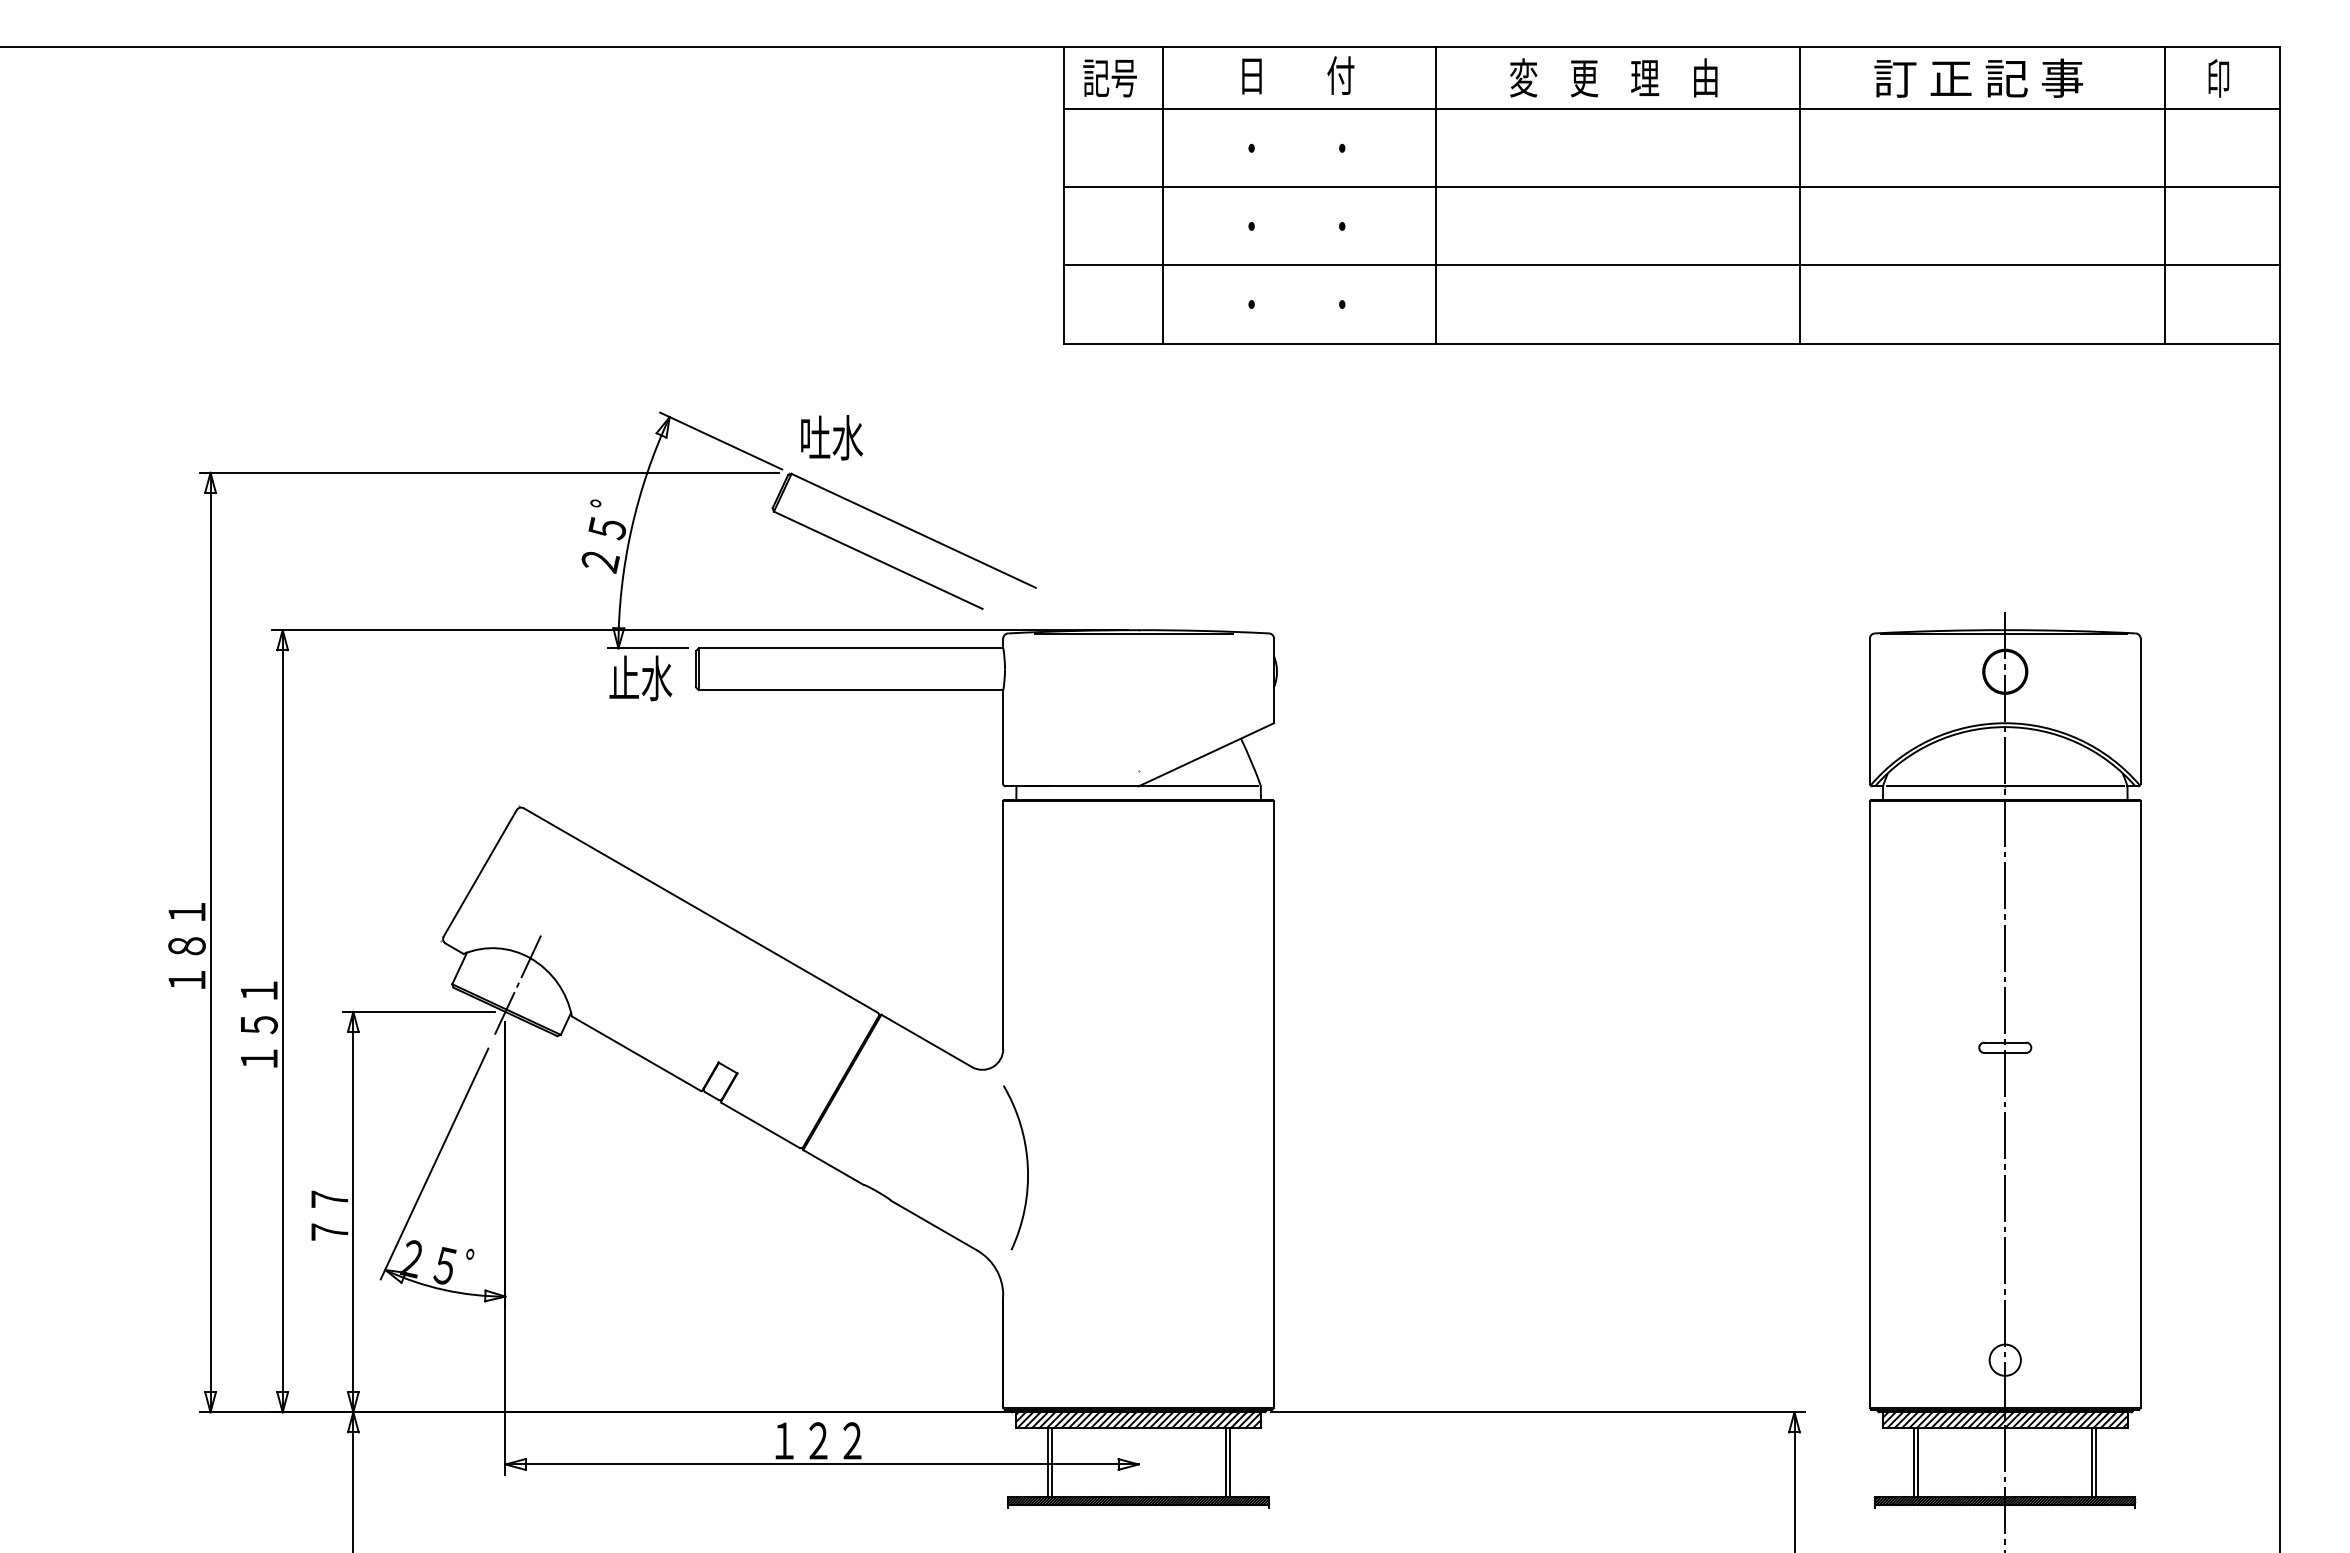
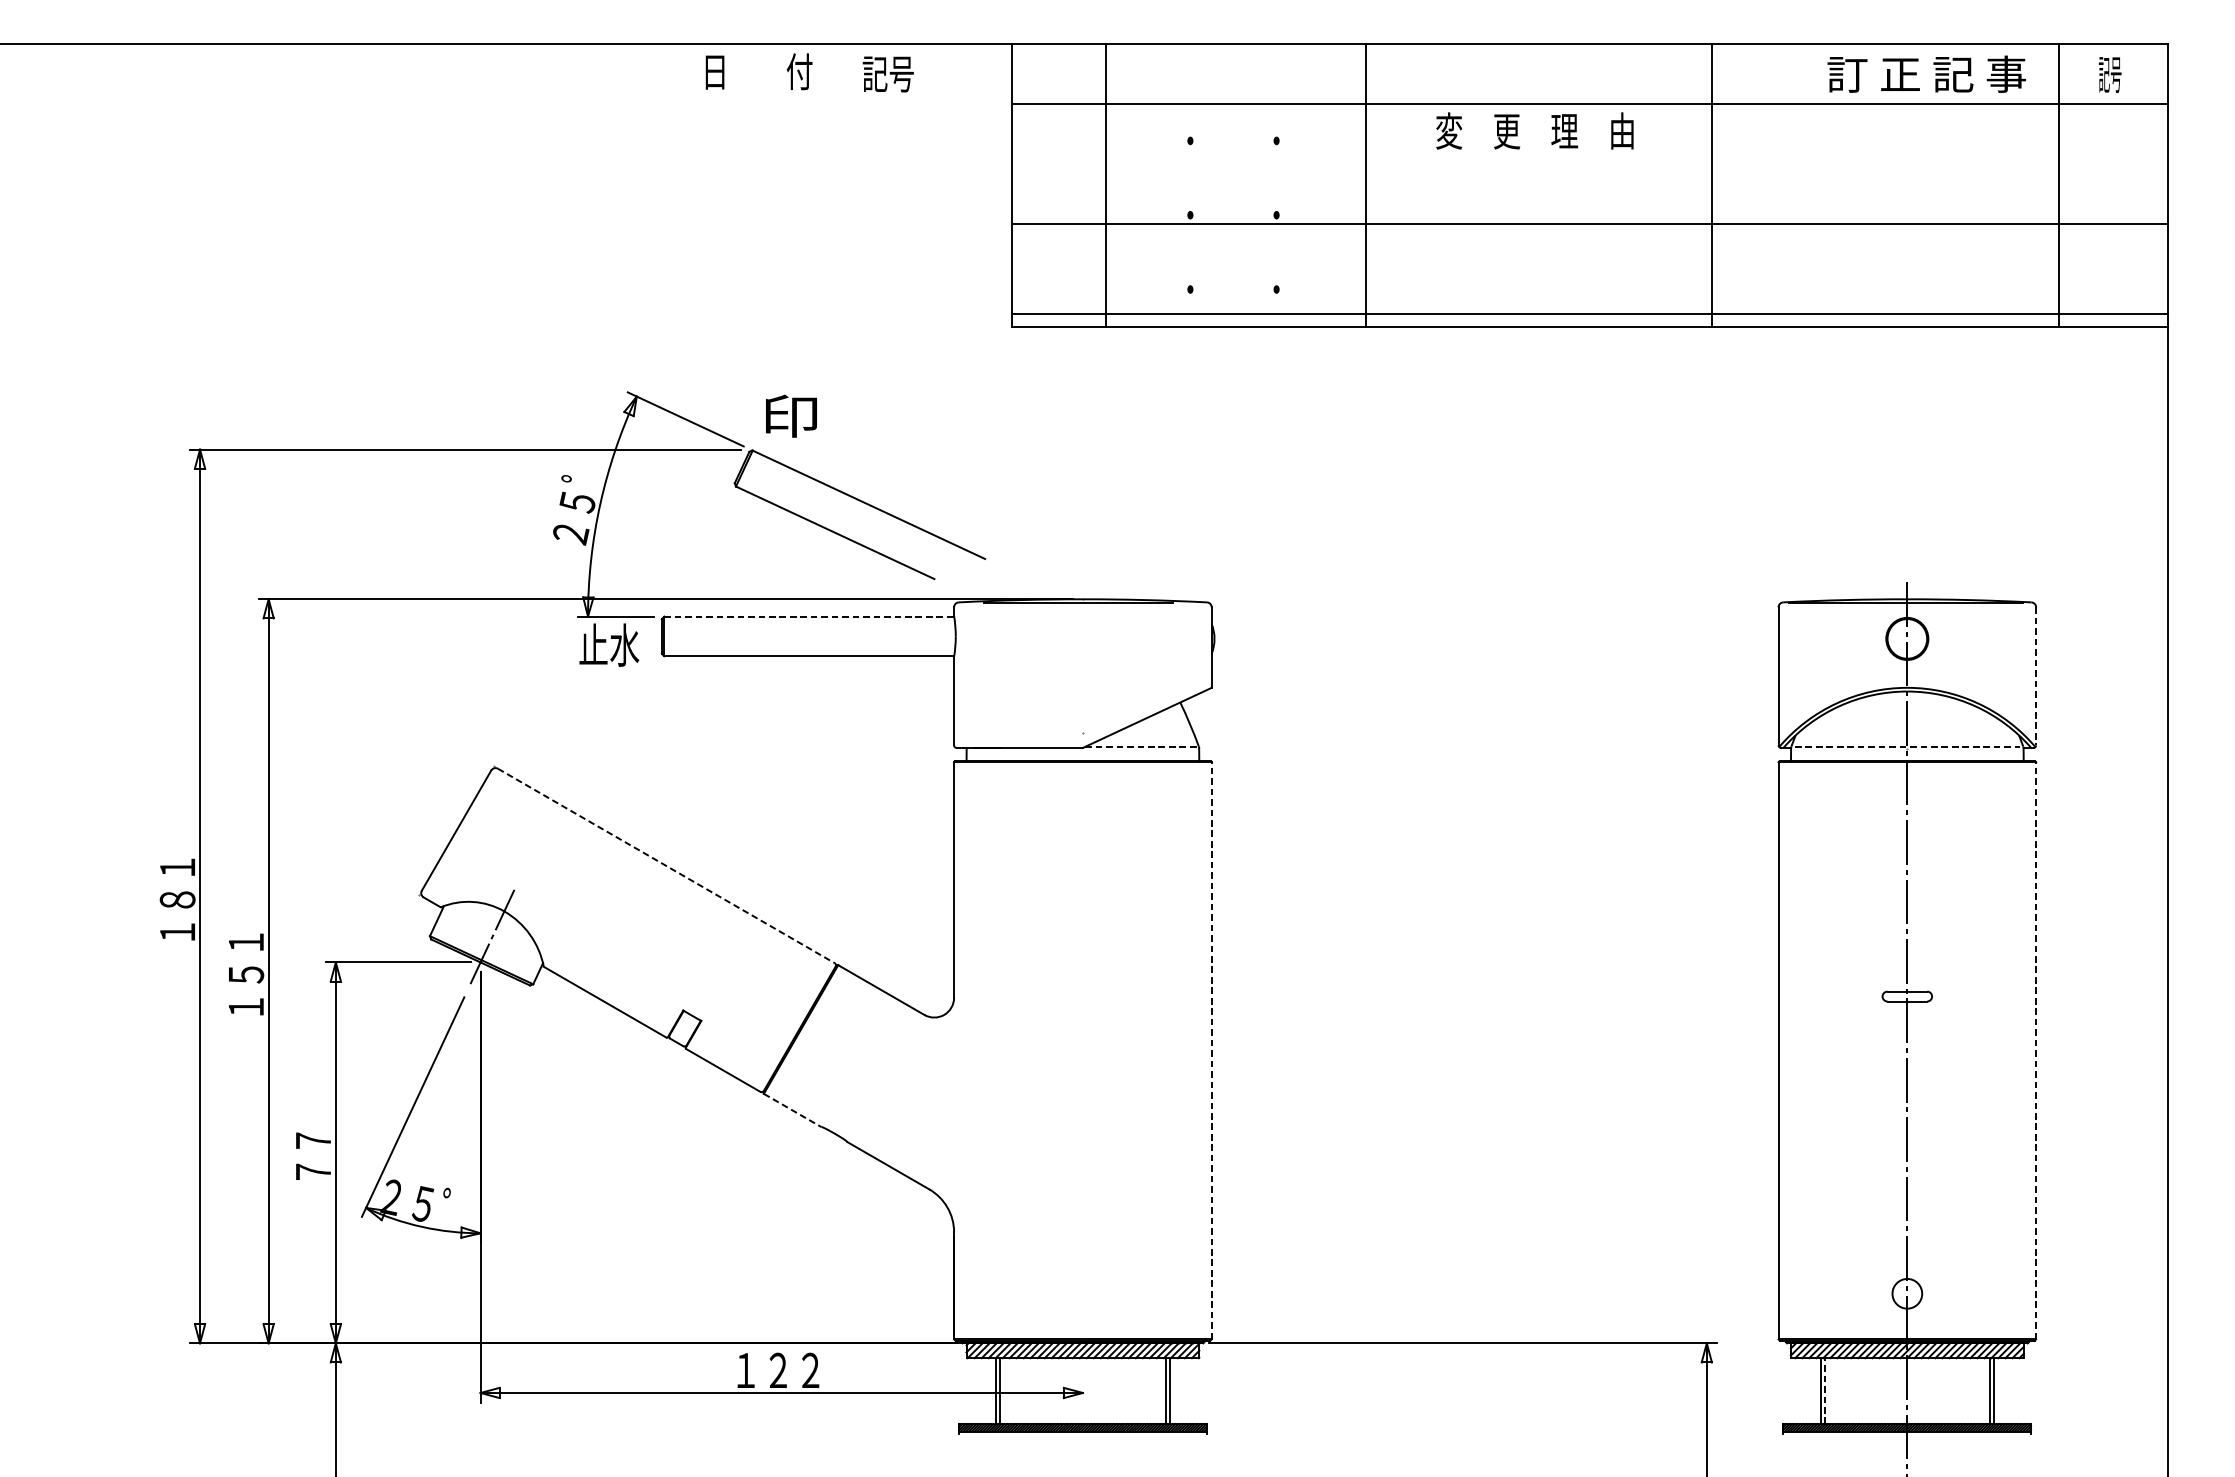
text: (1298, 75) -> (759, 71), moved
text: (1613, 77) -> (1534, 130), moved
text: (1978, 77) -> (1926, 73), moved
text: (1109, 78) -> (887, 74), moved
text: (2218, 78) -> (2110, 74), 印 -> 記号
line: (1671, 187) -> (1589, 223), moved
line: (1671, 265) -> (1589, 314), moved
text: (832, 437) -> (791, 416), 吐水 -> 印
line: (851, 648) -> (809, 616), solid -> dashed
line: (2140, 711) -> (2035, 676), solid -> dashed
line: (1198, 785) -> (1139, 747), solid -> dashed
line: (2005, 785) -> (1907, 747), solid -> dashed
line: (701, 910) -> (667, 865), solid -> dashed
line: (1274, 1104) -> (1212, 1050), solid -> dashed
line: (2140, 1104) -> (2035, 1050), solid -> dashed
line: (833, 1167) -> (792, 1110), solid -> dashed
arc: (1026, 1167) -> (976, 1110), removed
line: (1918, 1462) -> (1824, 1391), solid -> dashed

